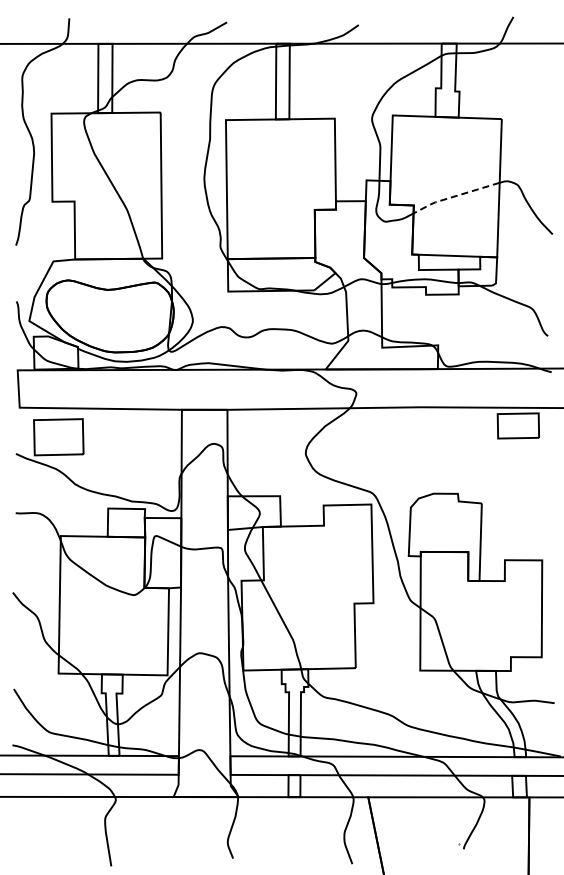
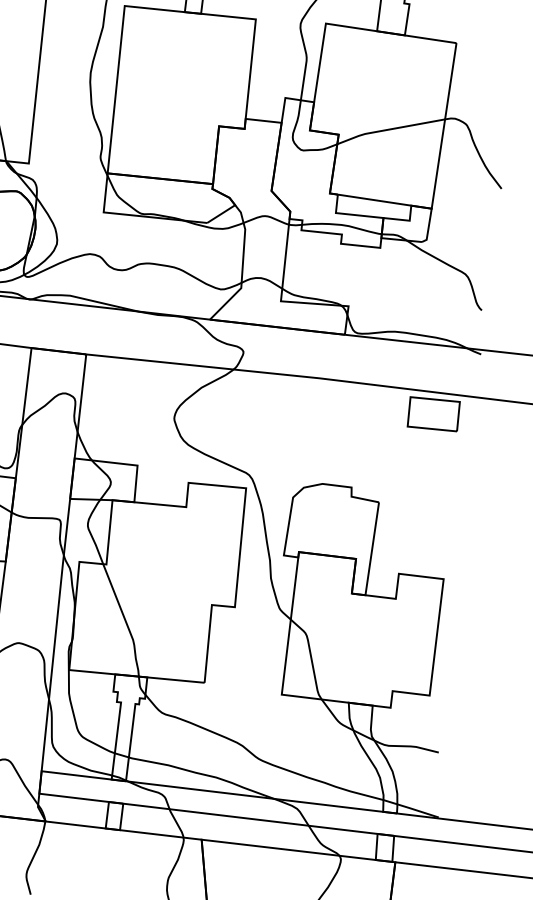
line: (454, 196) -> (388, 129), dashed -> solid

